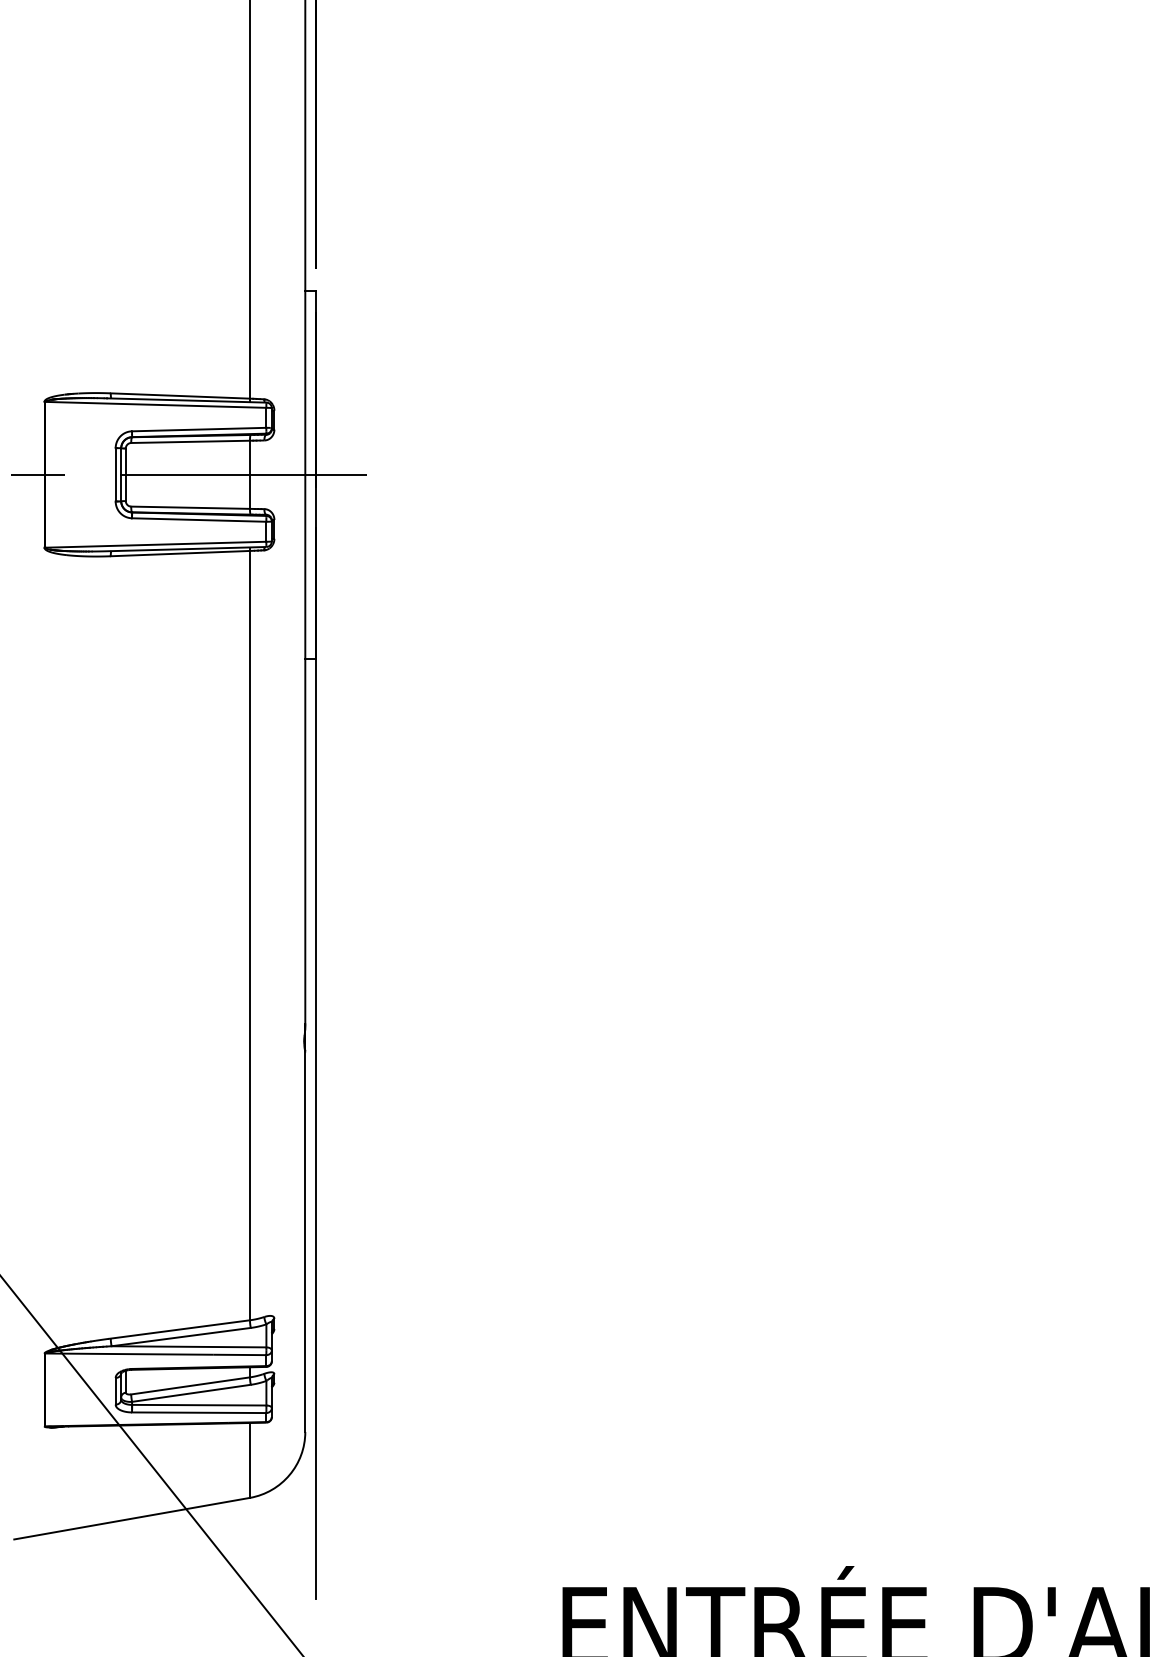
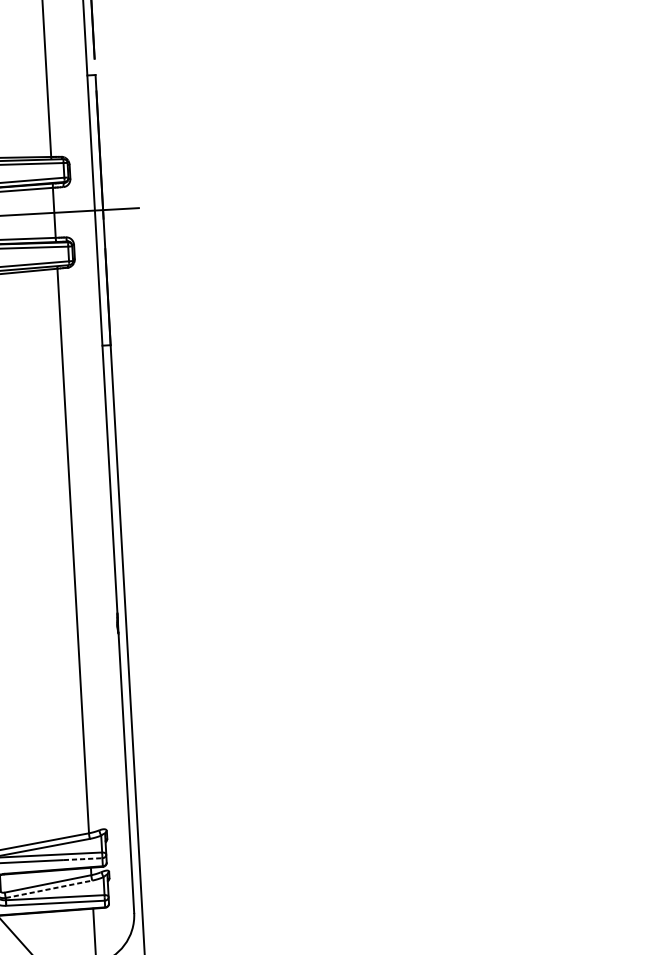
line: (239, 1354) -> (82, 858), solid -> dashed
line: (191, 1393) -> (49, 889), solid -> dashed

